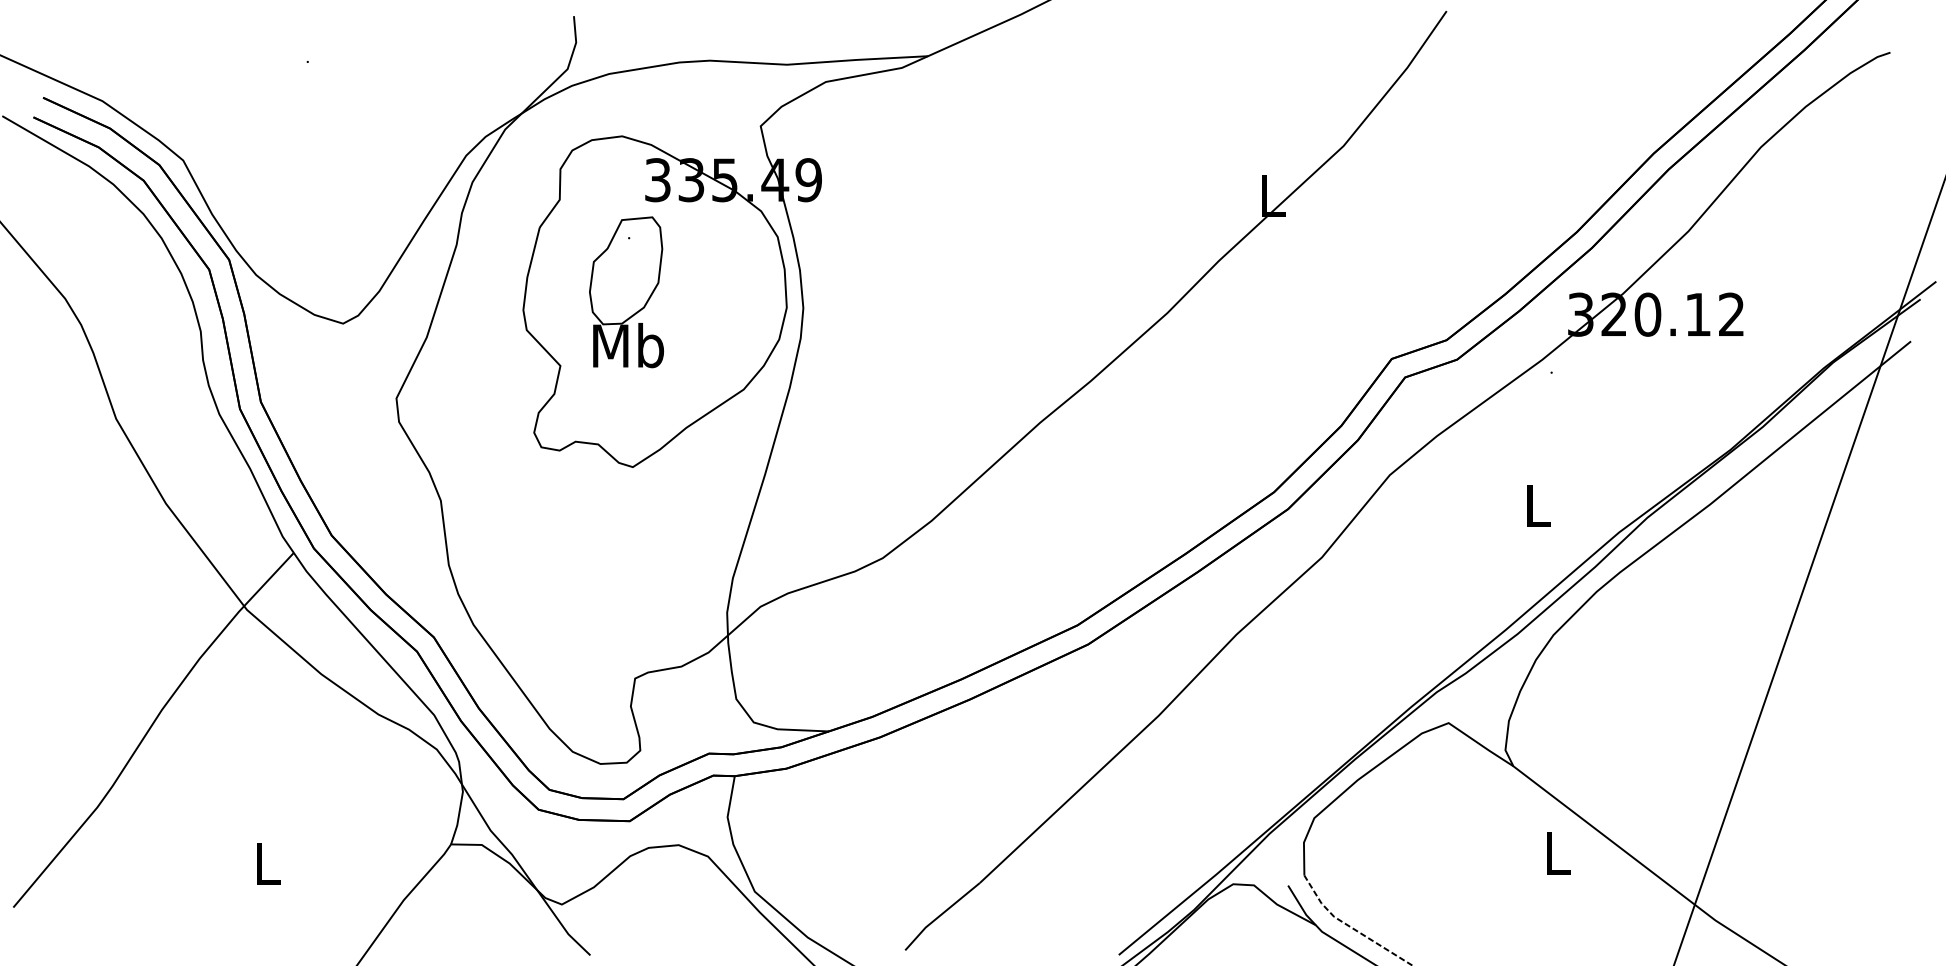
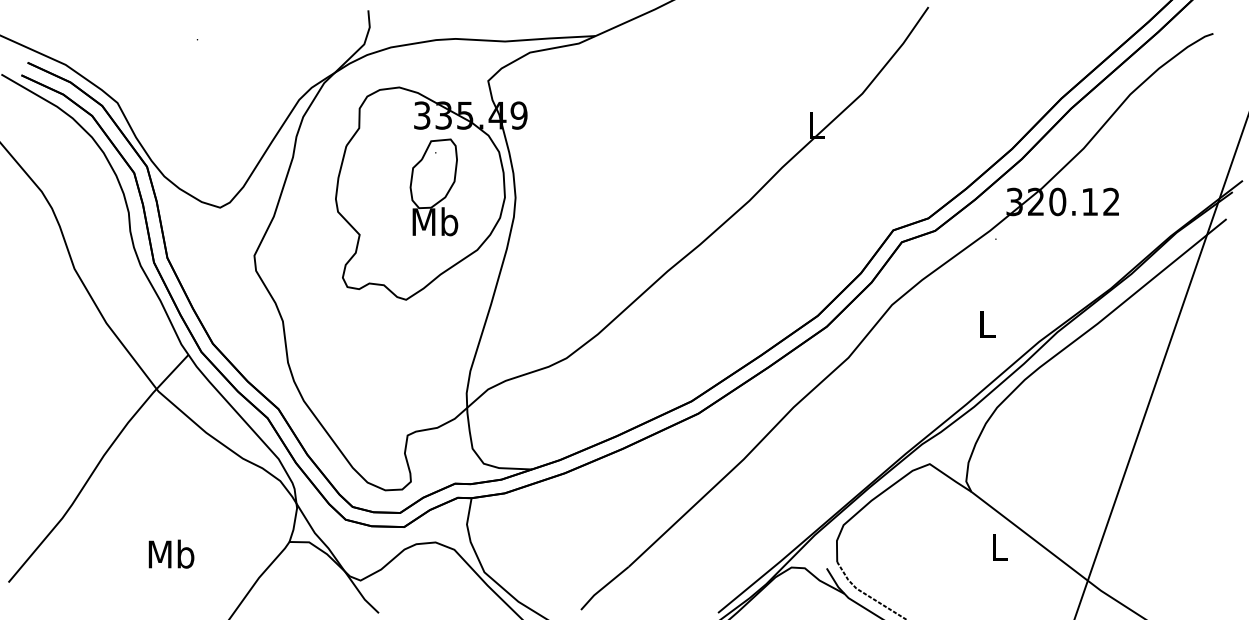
part: (625, 292) -> (433, 187), moved
text: (267, 862) -> (171, 553), L -> Mb

